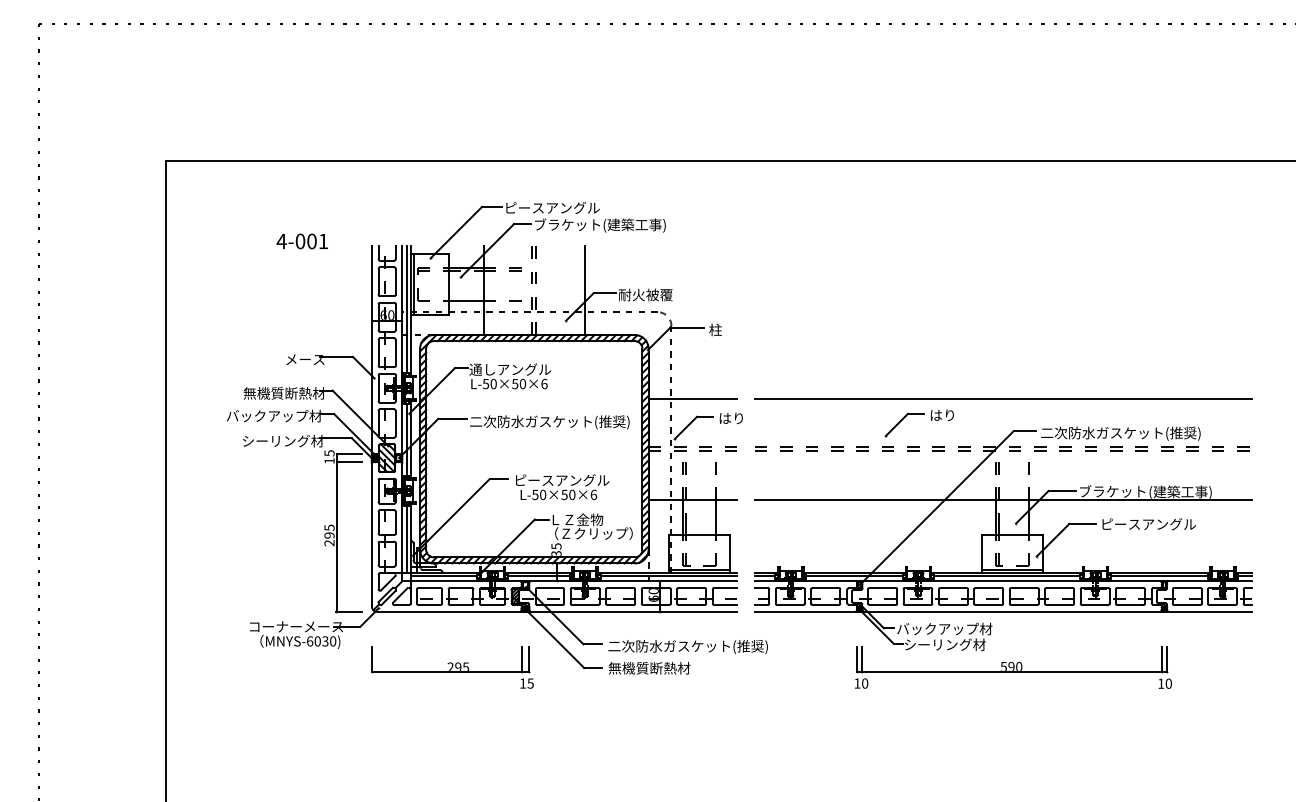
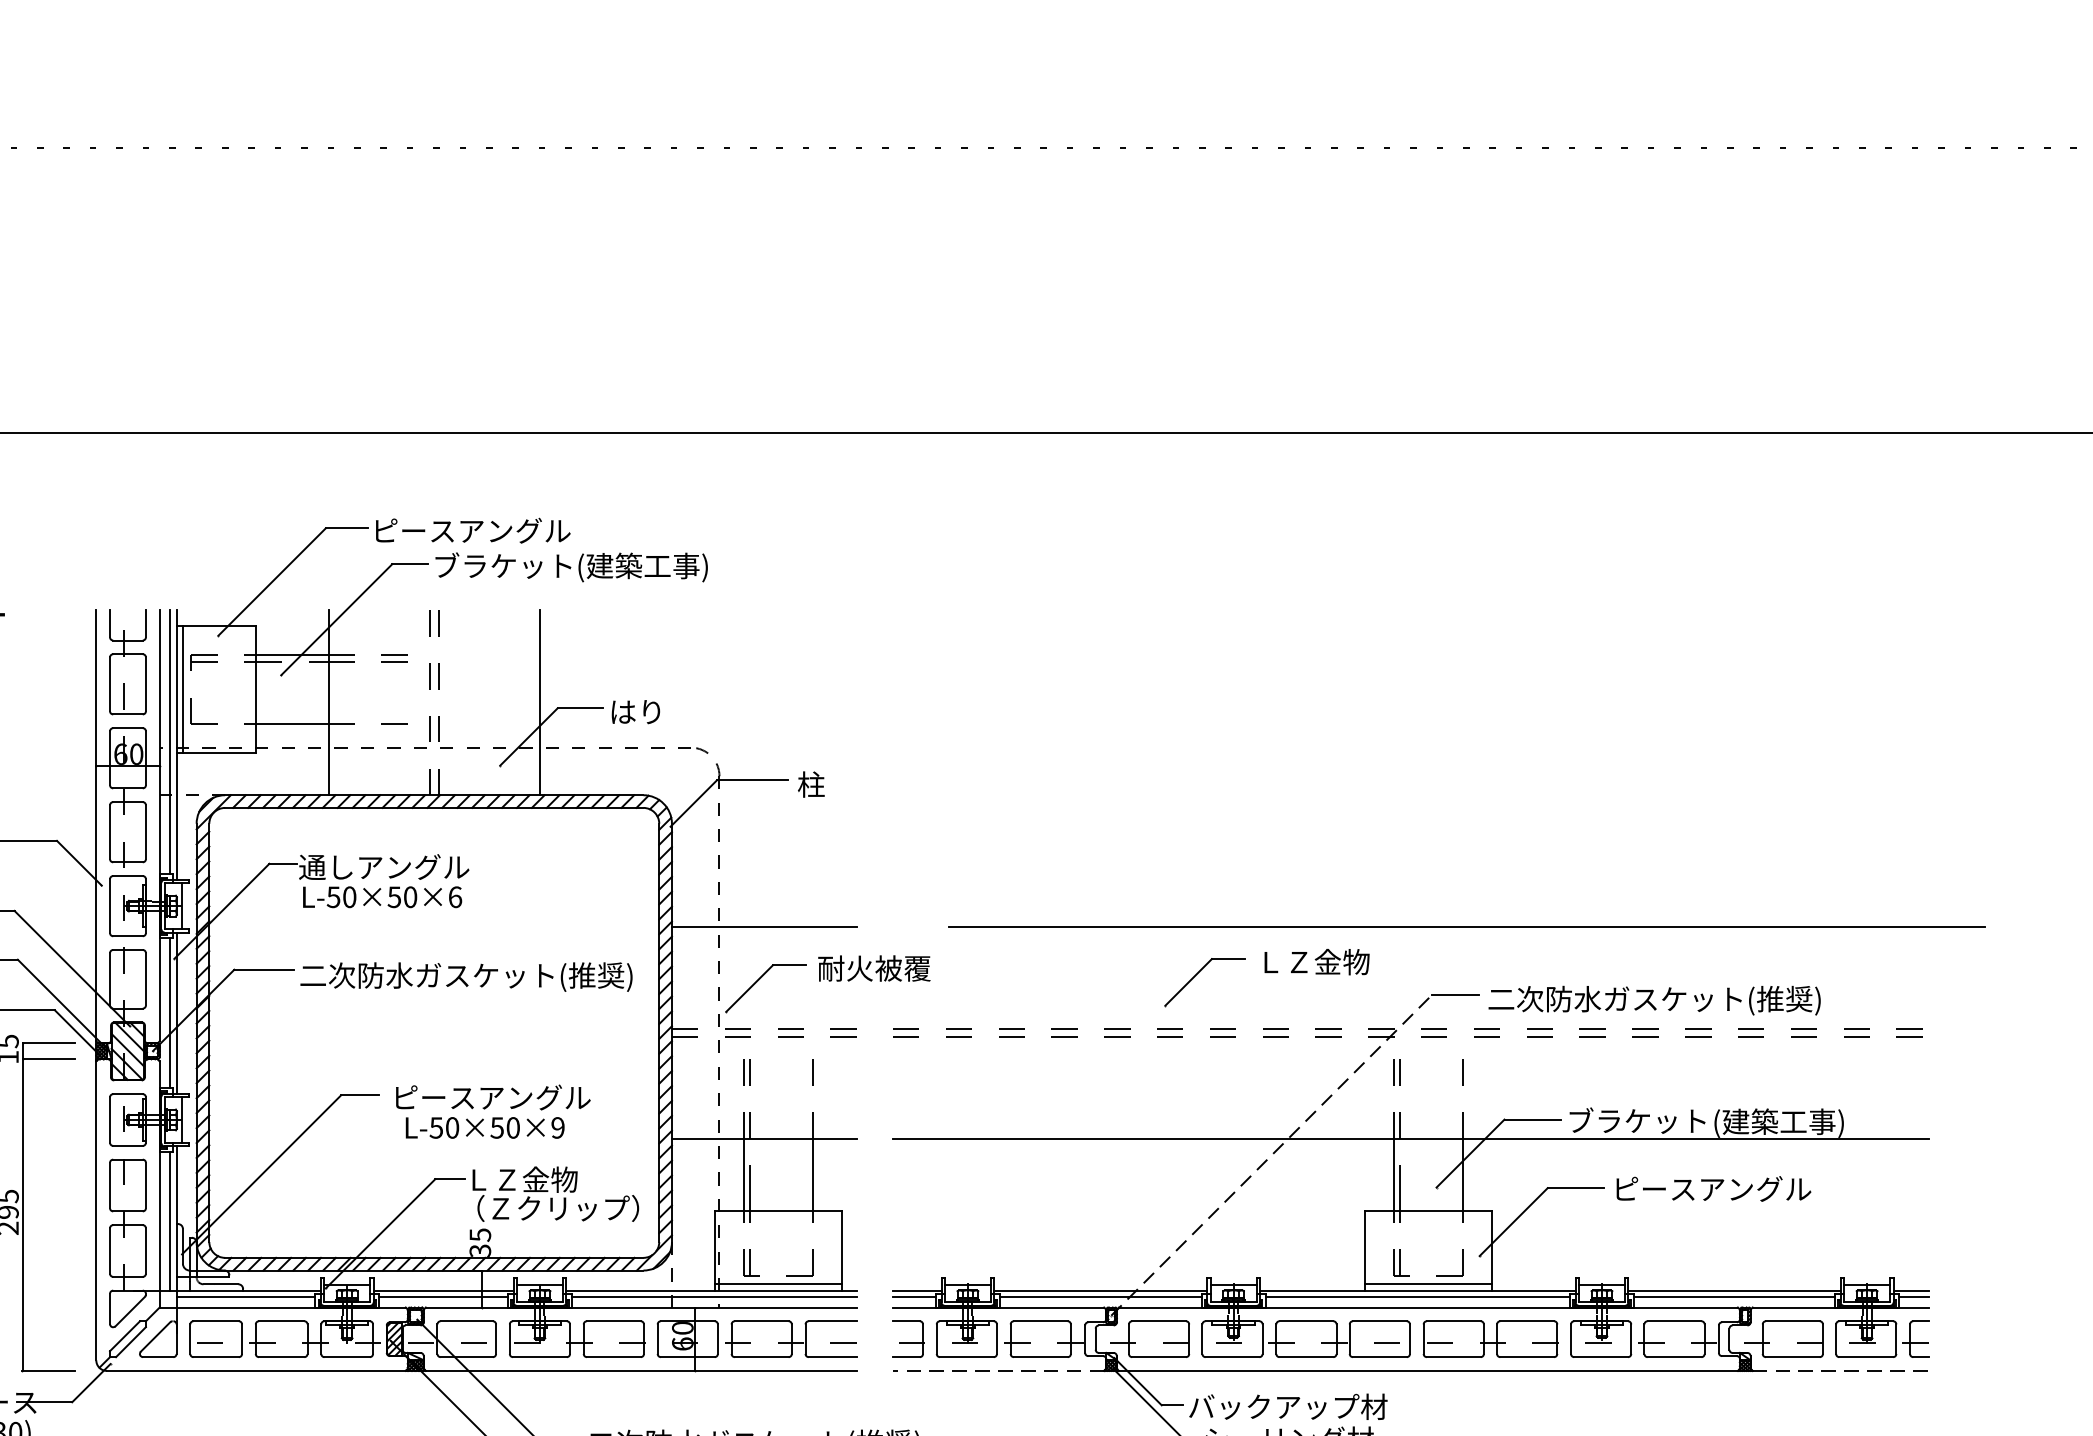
text: (645, 294) -> (665, 710), 耐火被覆 -> はり
line: (1003, 398) -> (1466, 927), moved
text: (956, 414) -> (1312, 960), はり -> ＬＺ金物
text: (745, 418) -> (873, 968), はり -> 耐火被覆
text: (593, 494) -> (557, 1127), L-50×50×6 -> L-50×50×9
line: (936, 508) -> (1271, 1156), solid -> dashed
line: (805, 611) -> (998, 1370), solid -> dashed
line: (1210, 611) -> (1841, 1370), solid -> dashed

